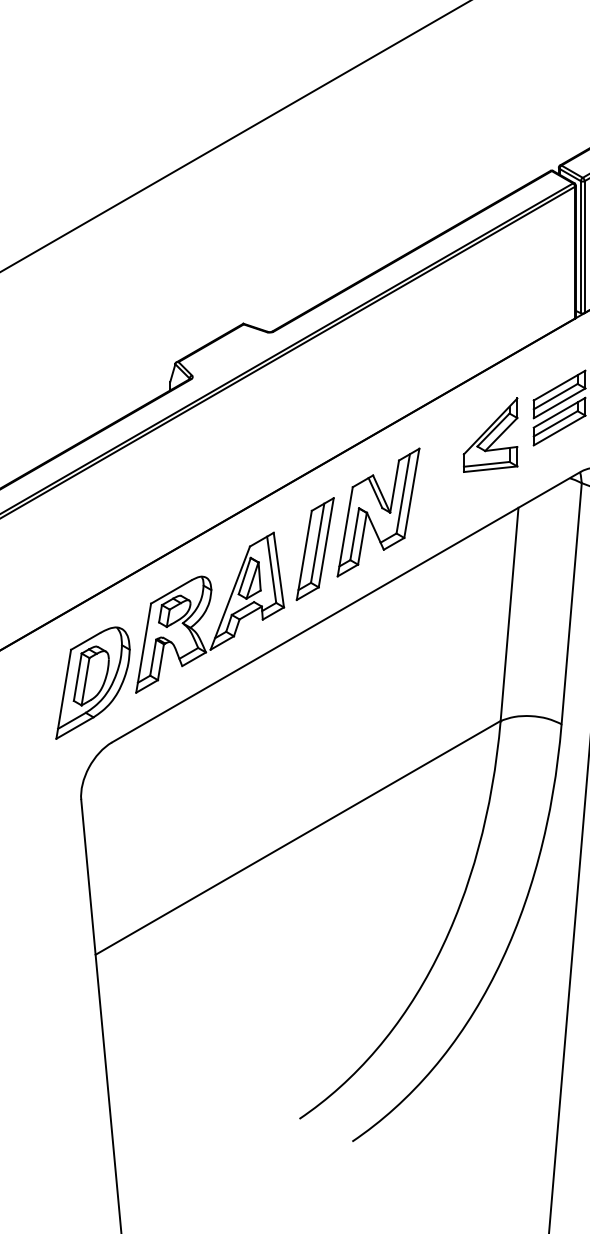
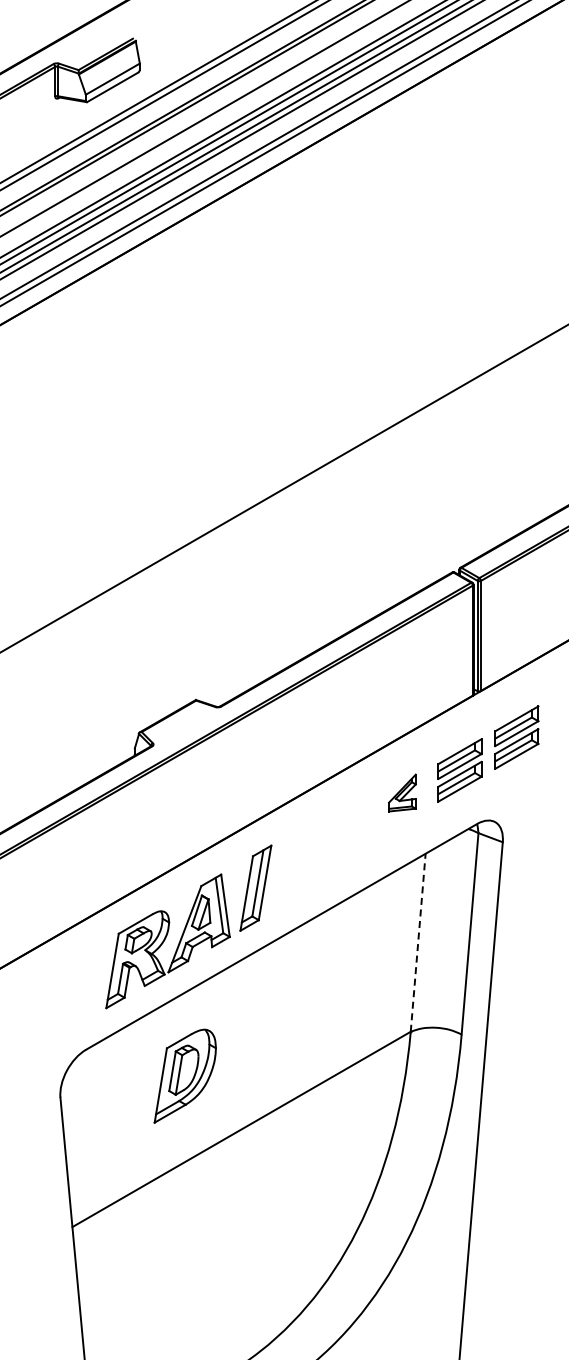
part: (490, 434) -> (402, 792), size x0.6
part: (378, 512) -> (308, 857), removed
line: (509, 614) -> (418, 942), solid -> dashed
part: (92, 682) -> (184, 1075), moved

